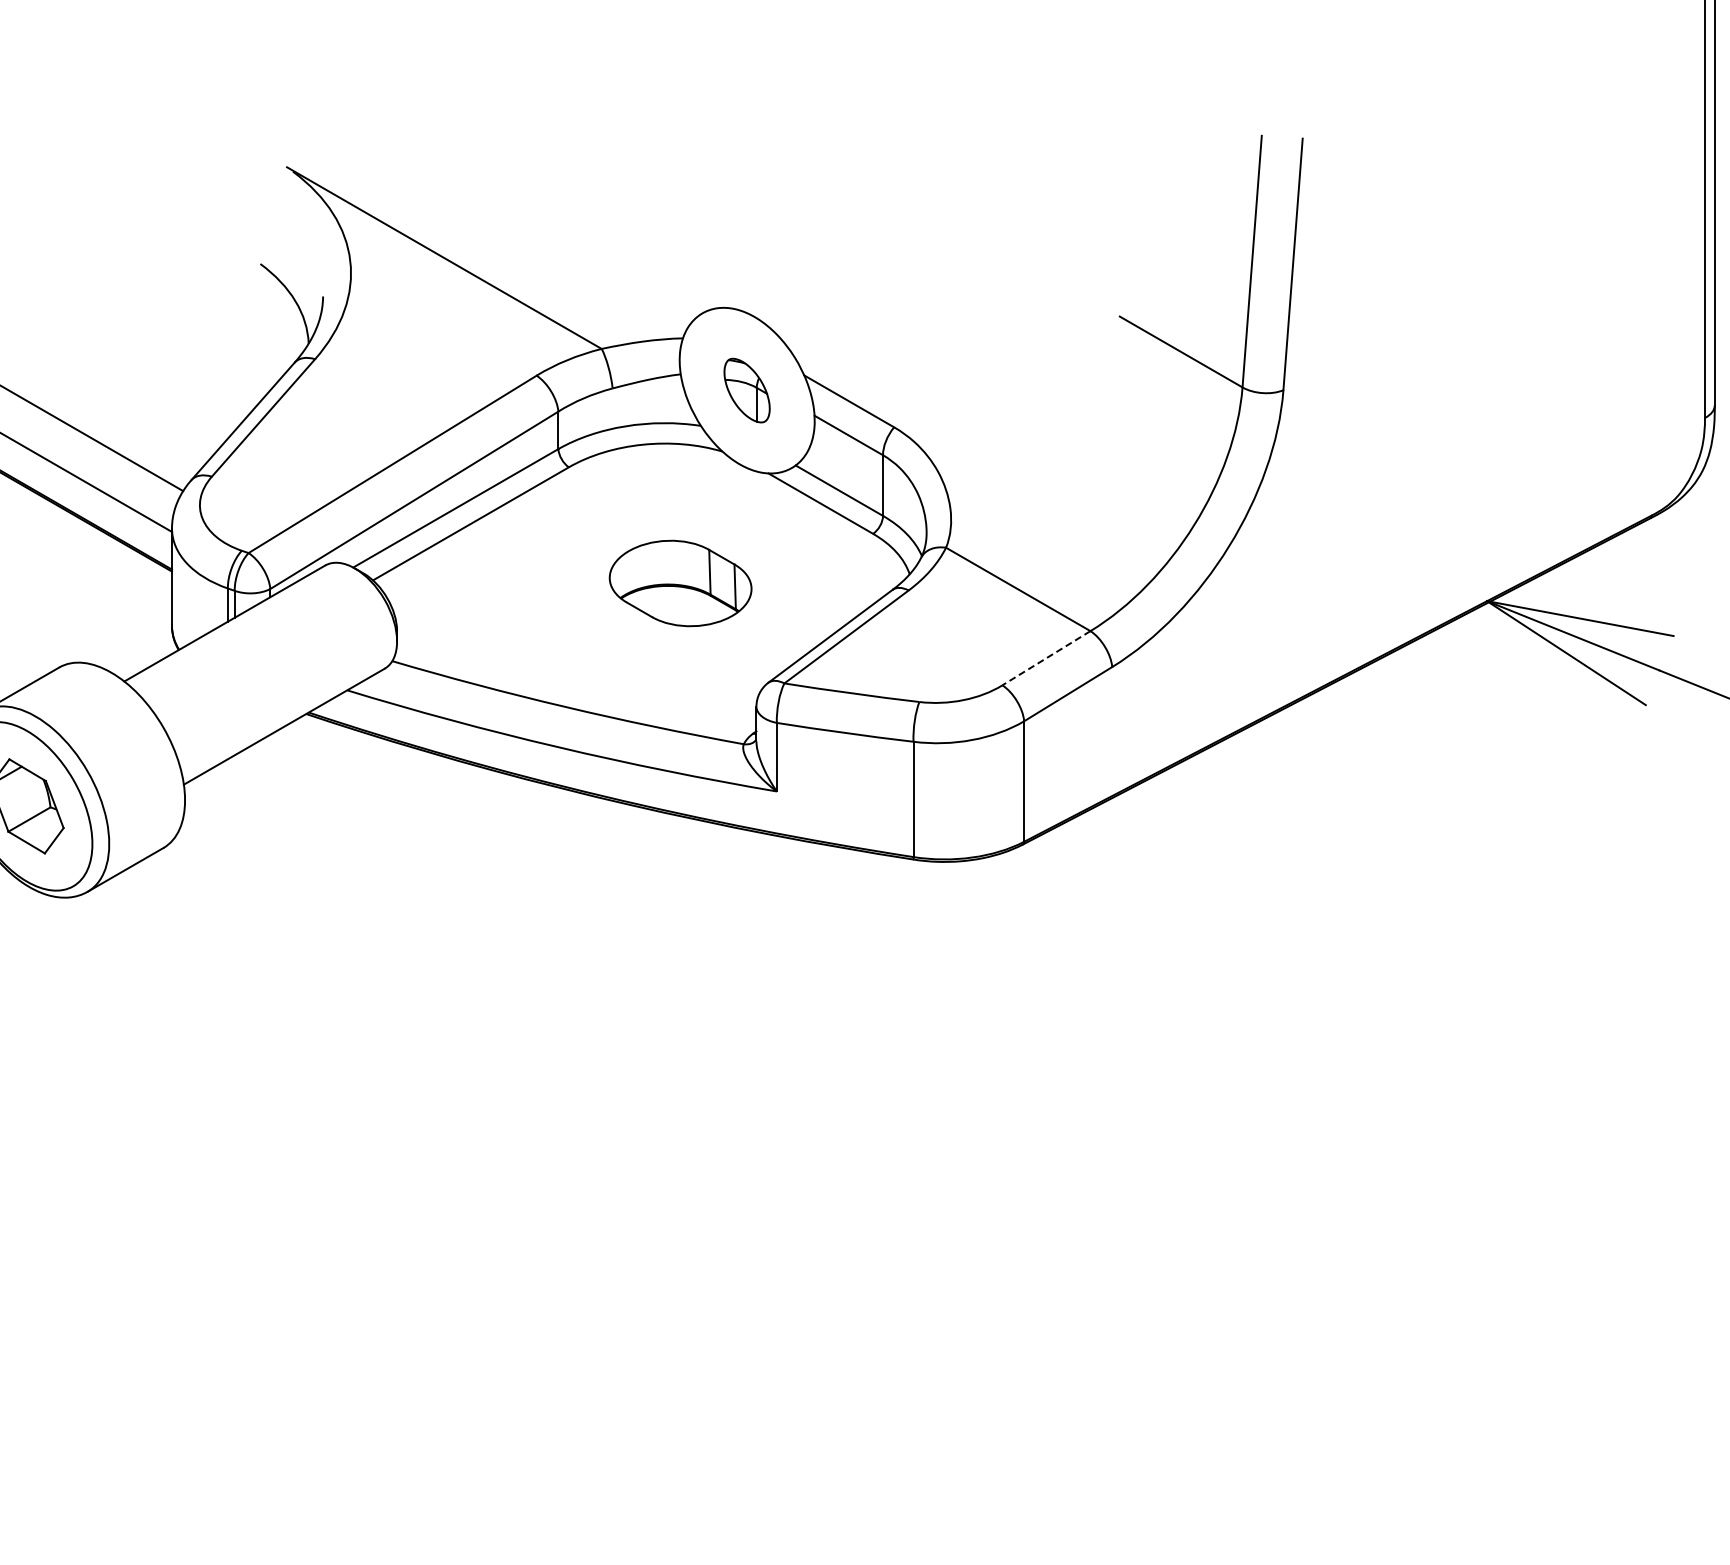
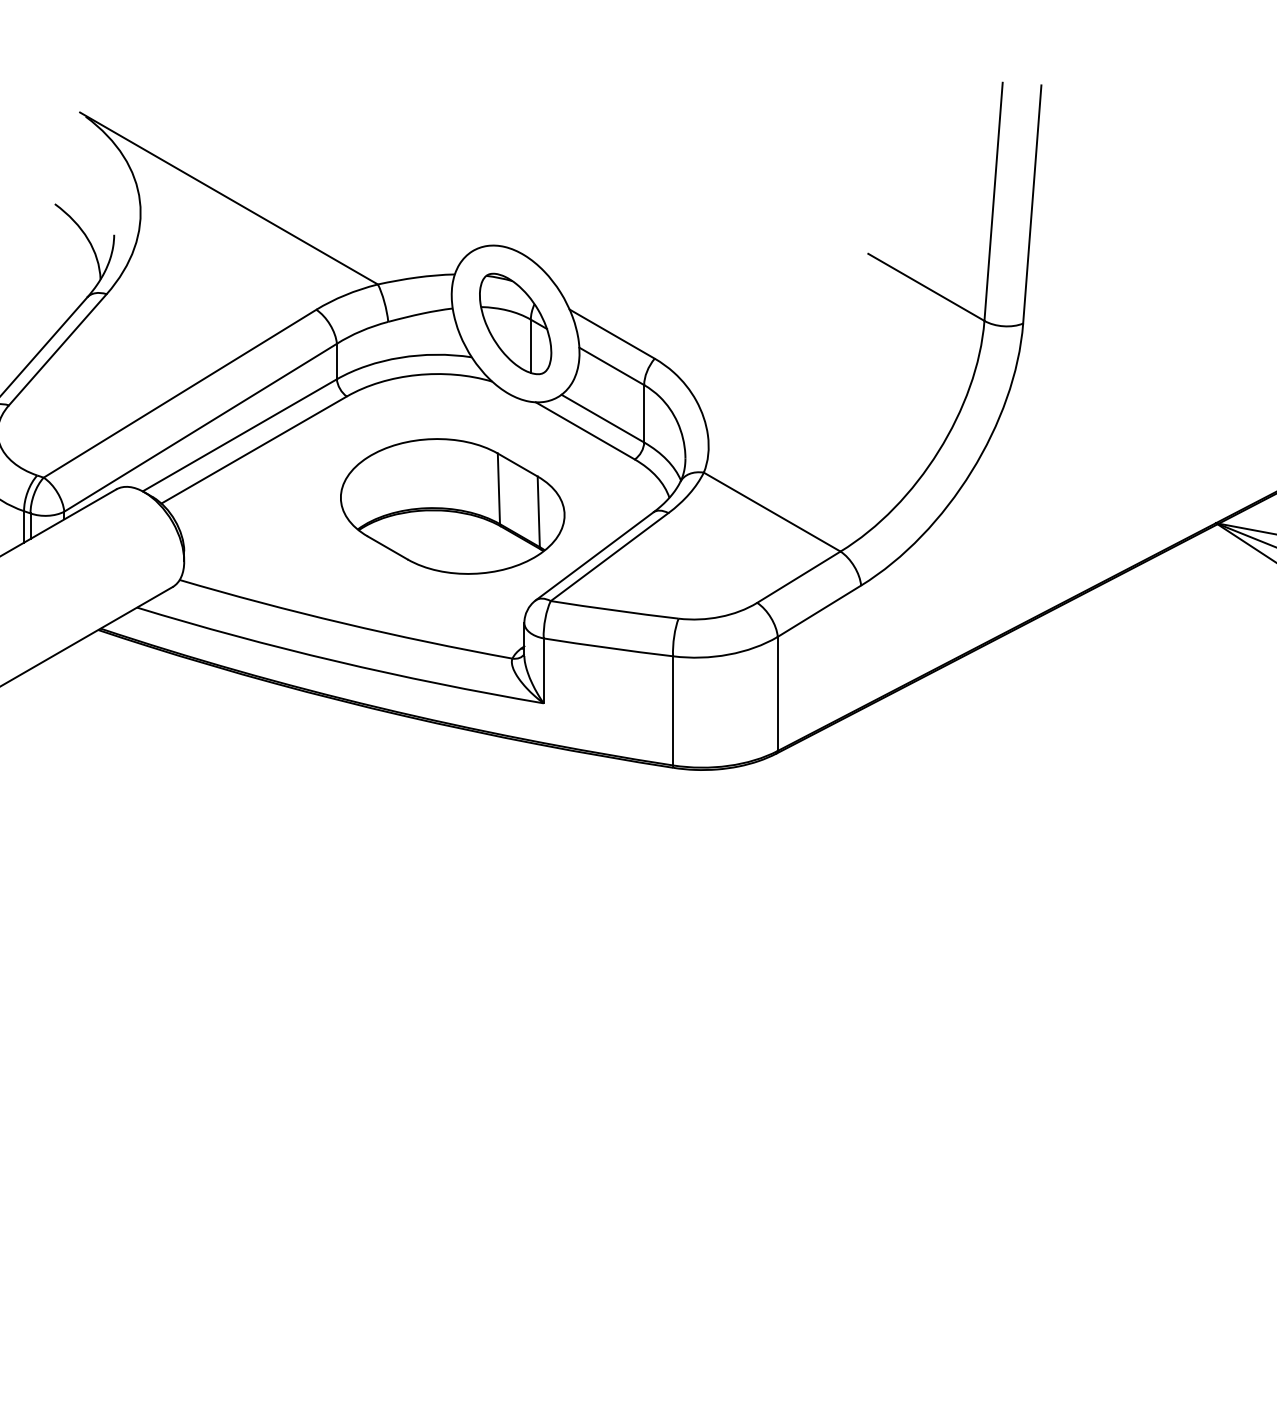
part: (746, 390) -> (514, 323), size x1.67
part: (680, 583) -> (452, 506), size x1.67
line: (1046, 658) -> (798, 577), dashed -> solid

